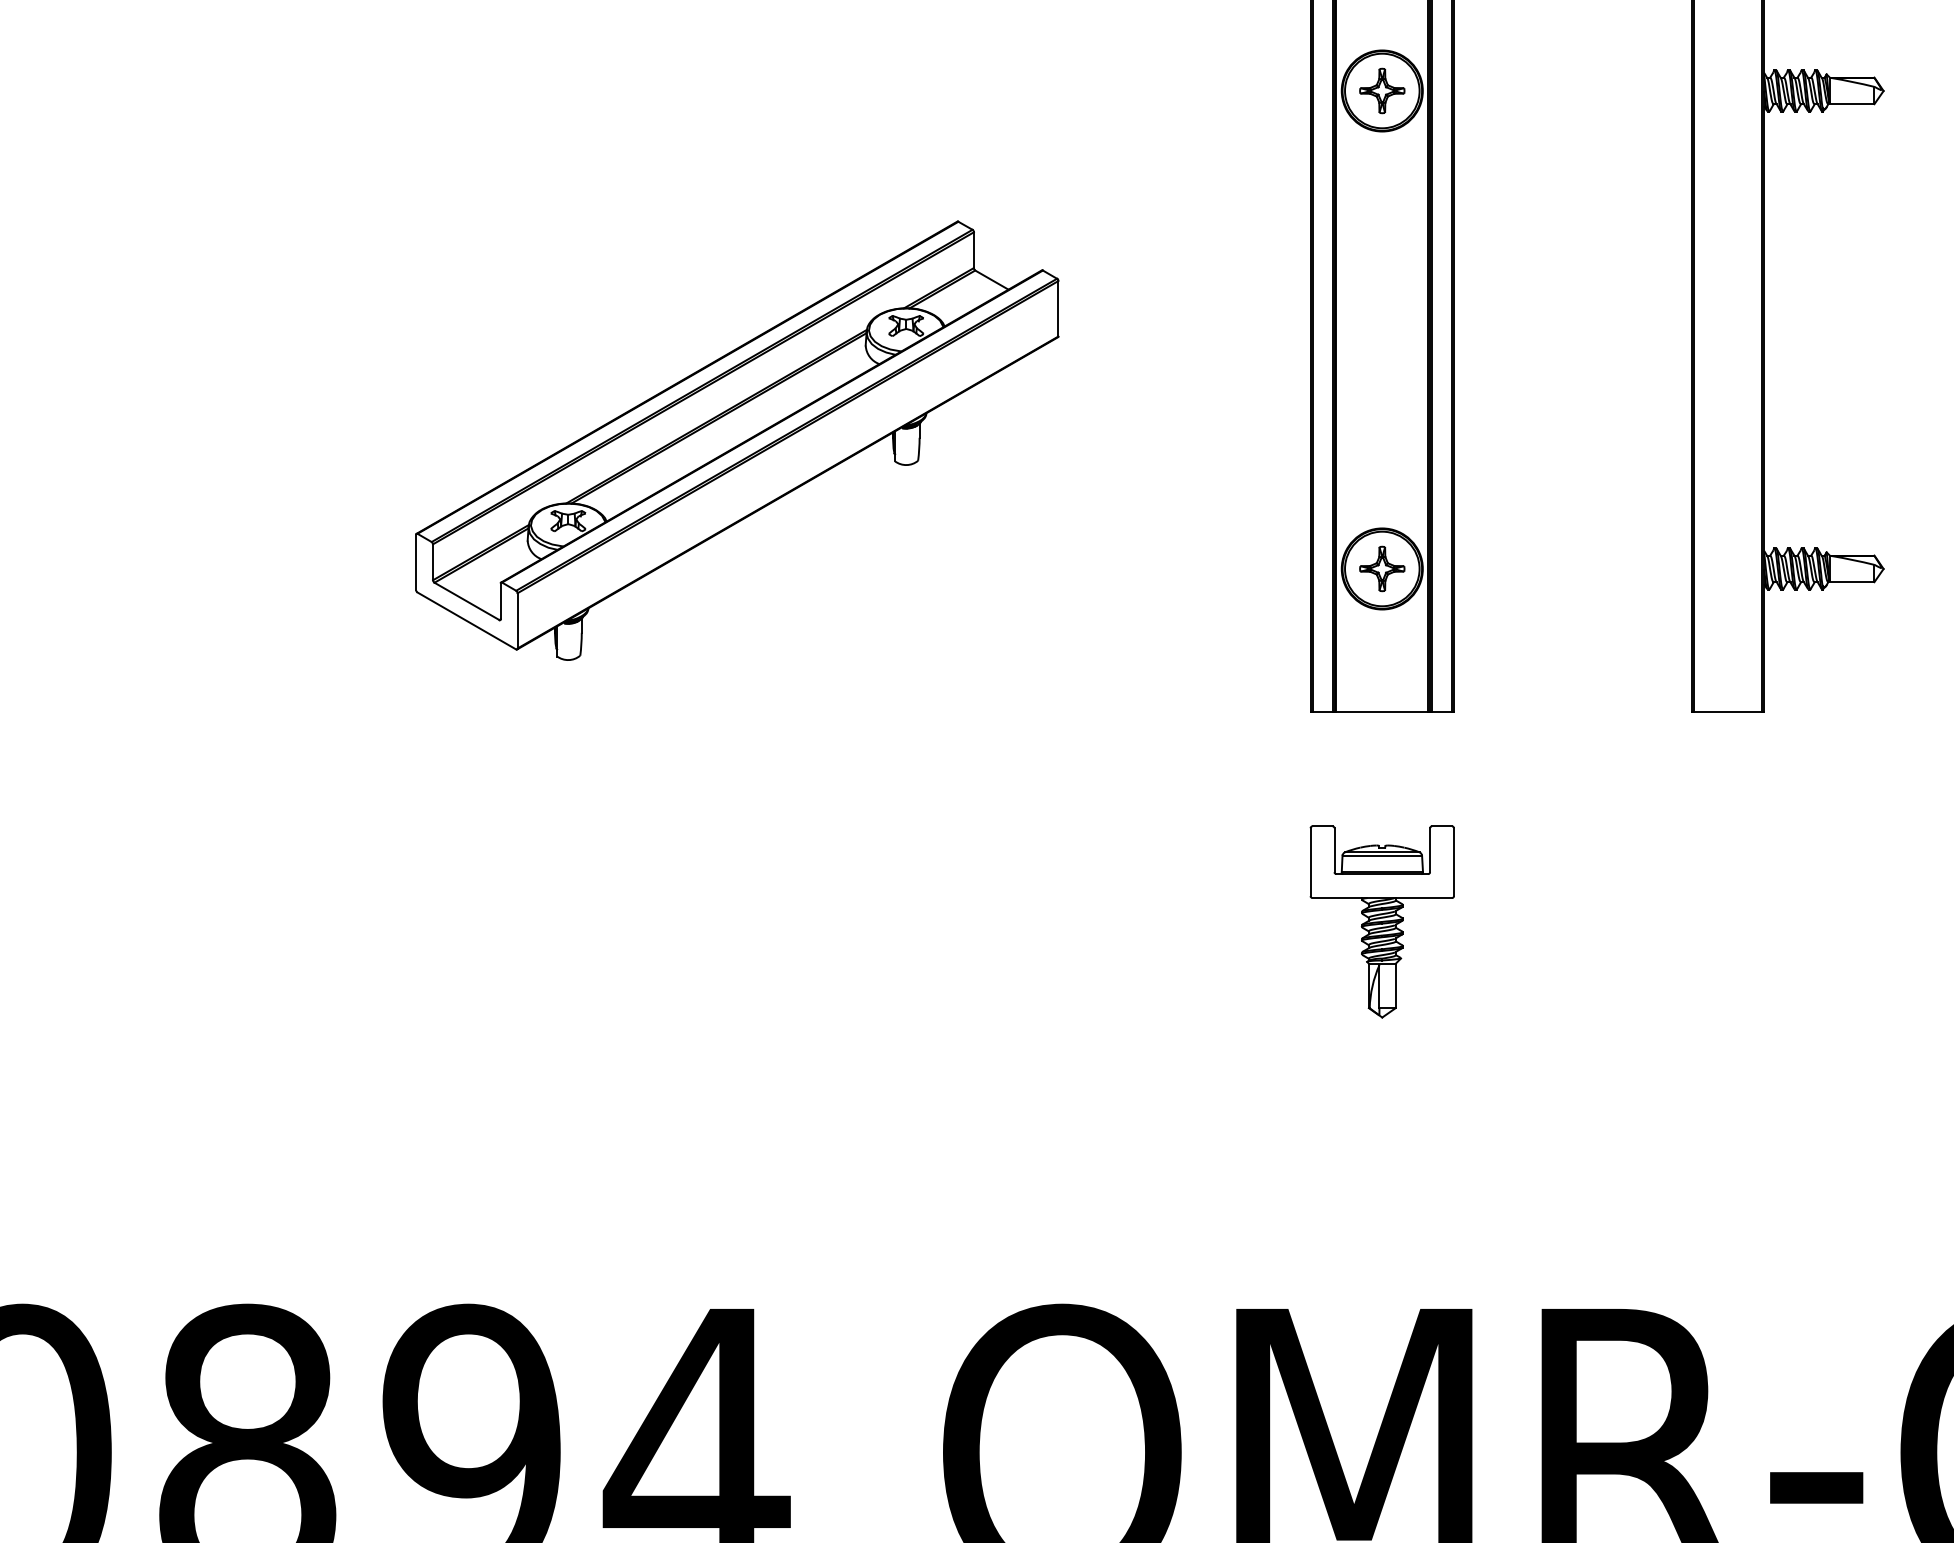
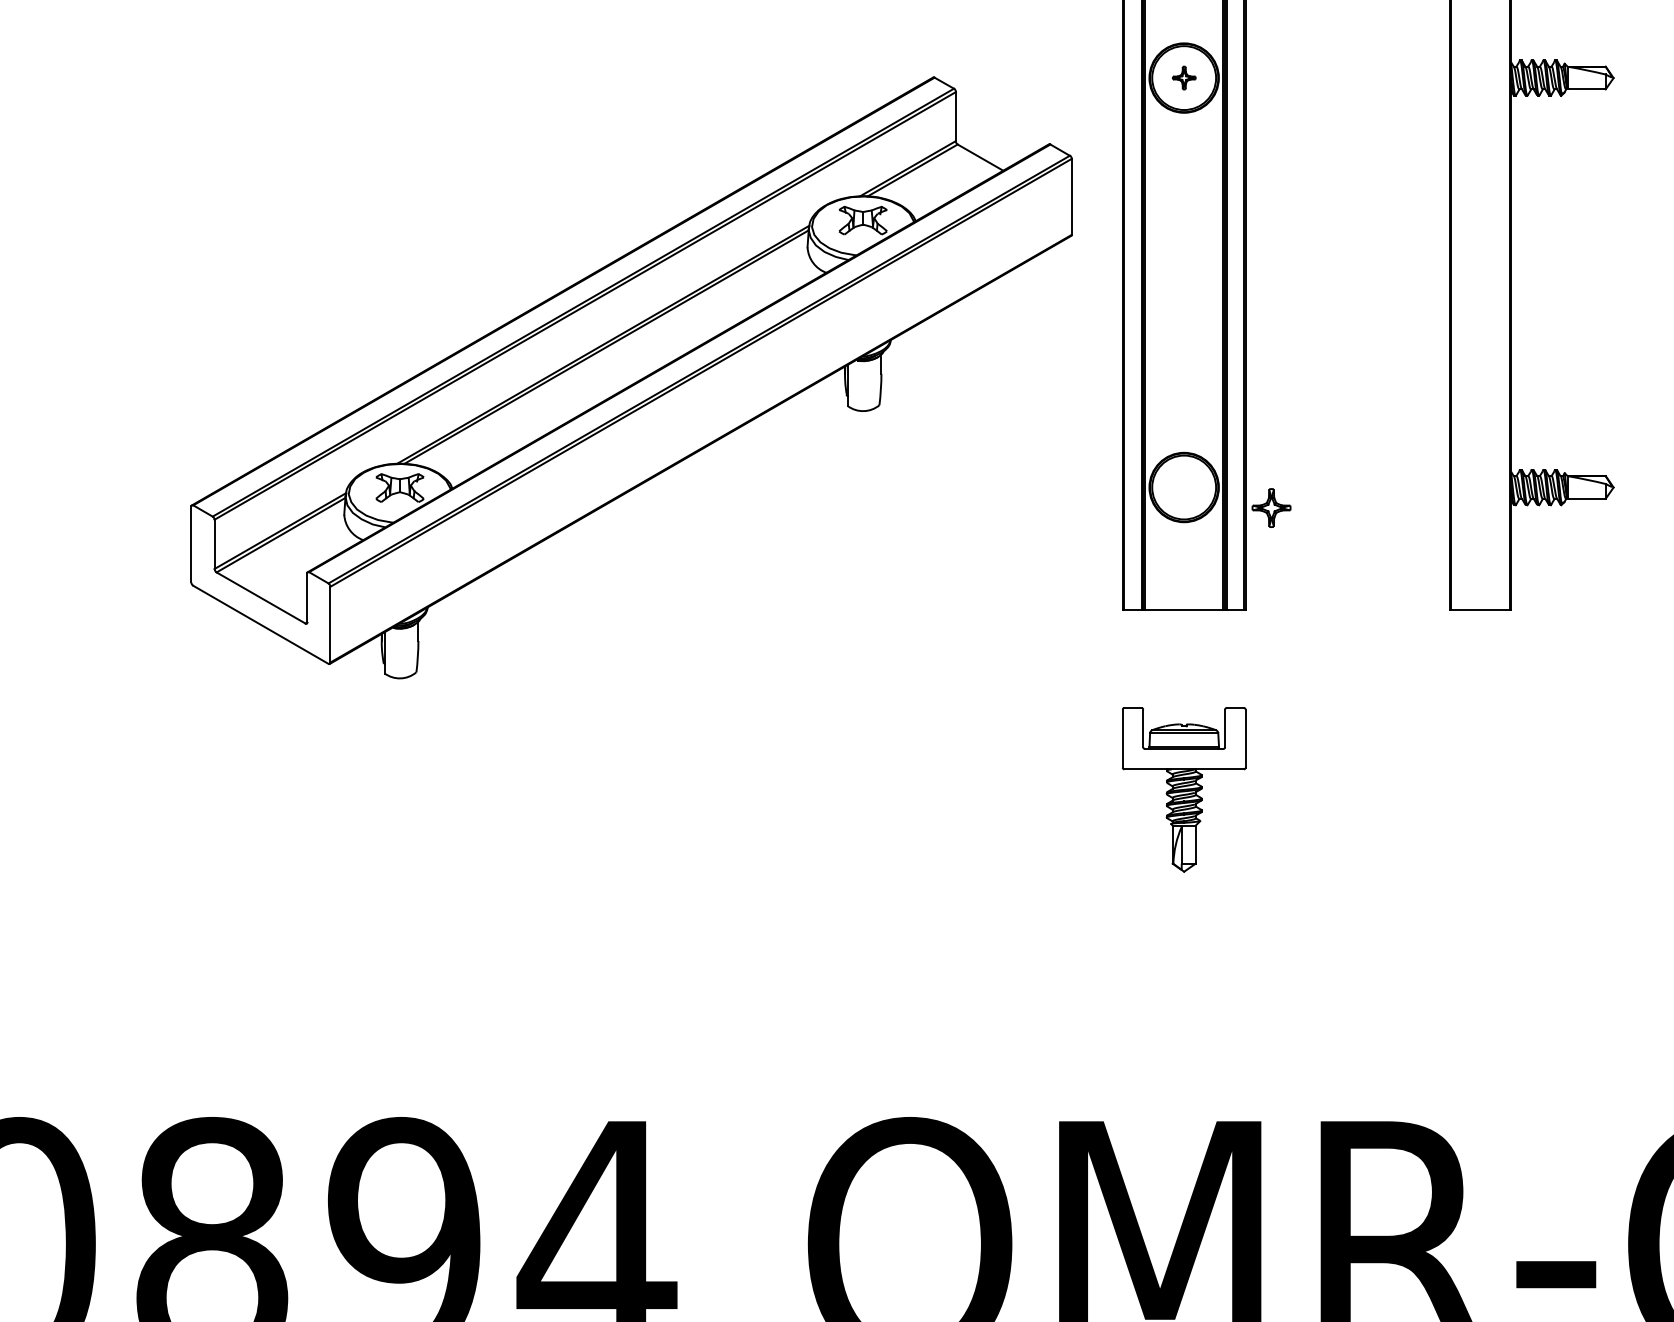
part: (1382, 90) -> (1184, 77), size x0.6
part: (737, 440) -> (631, 377), size x1.6
part: (1382, 568) -> (1271, 507), moved

